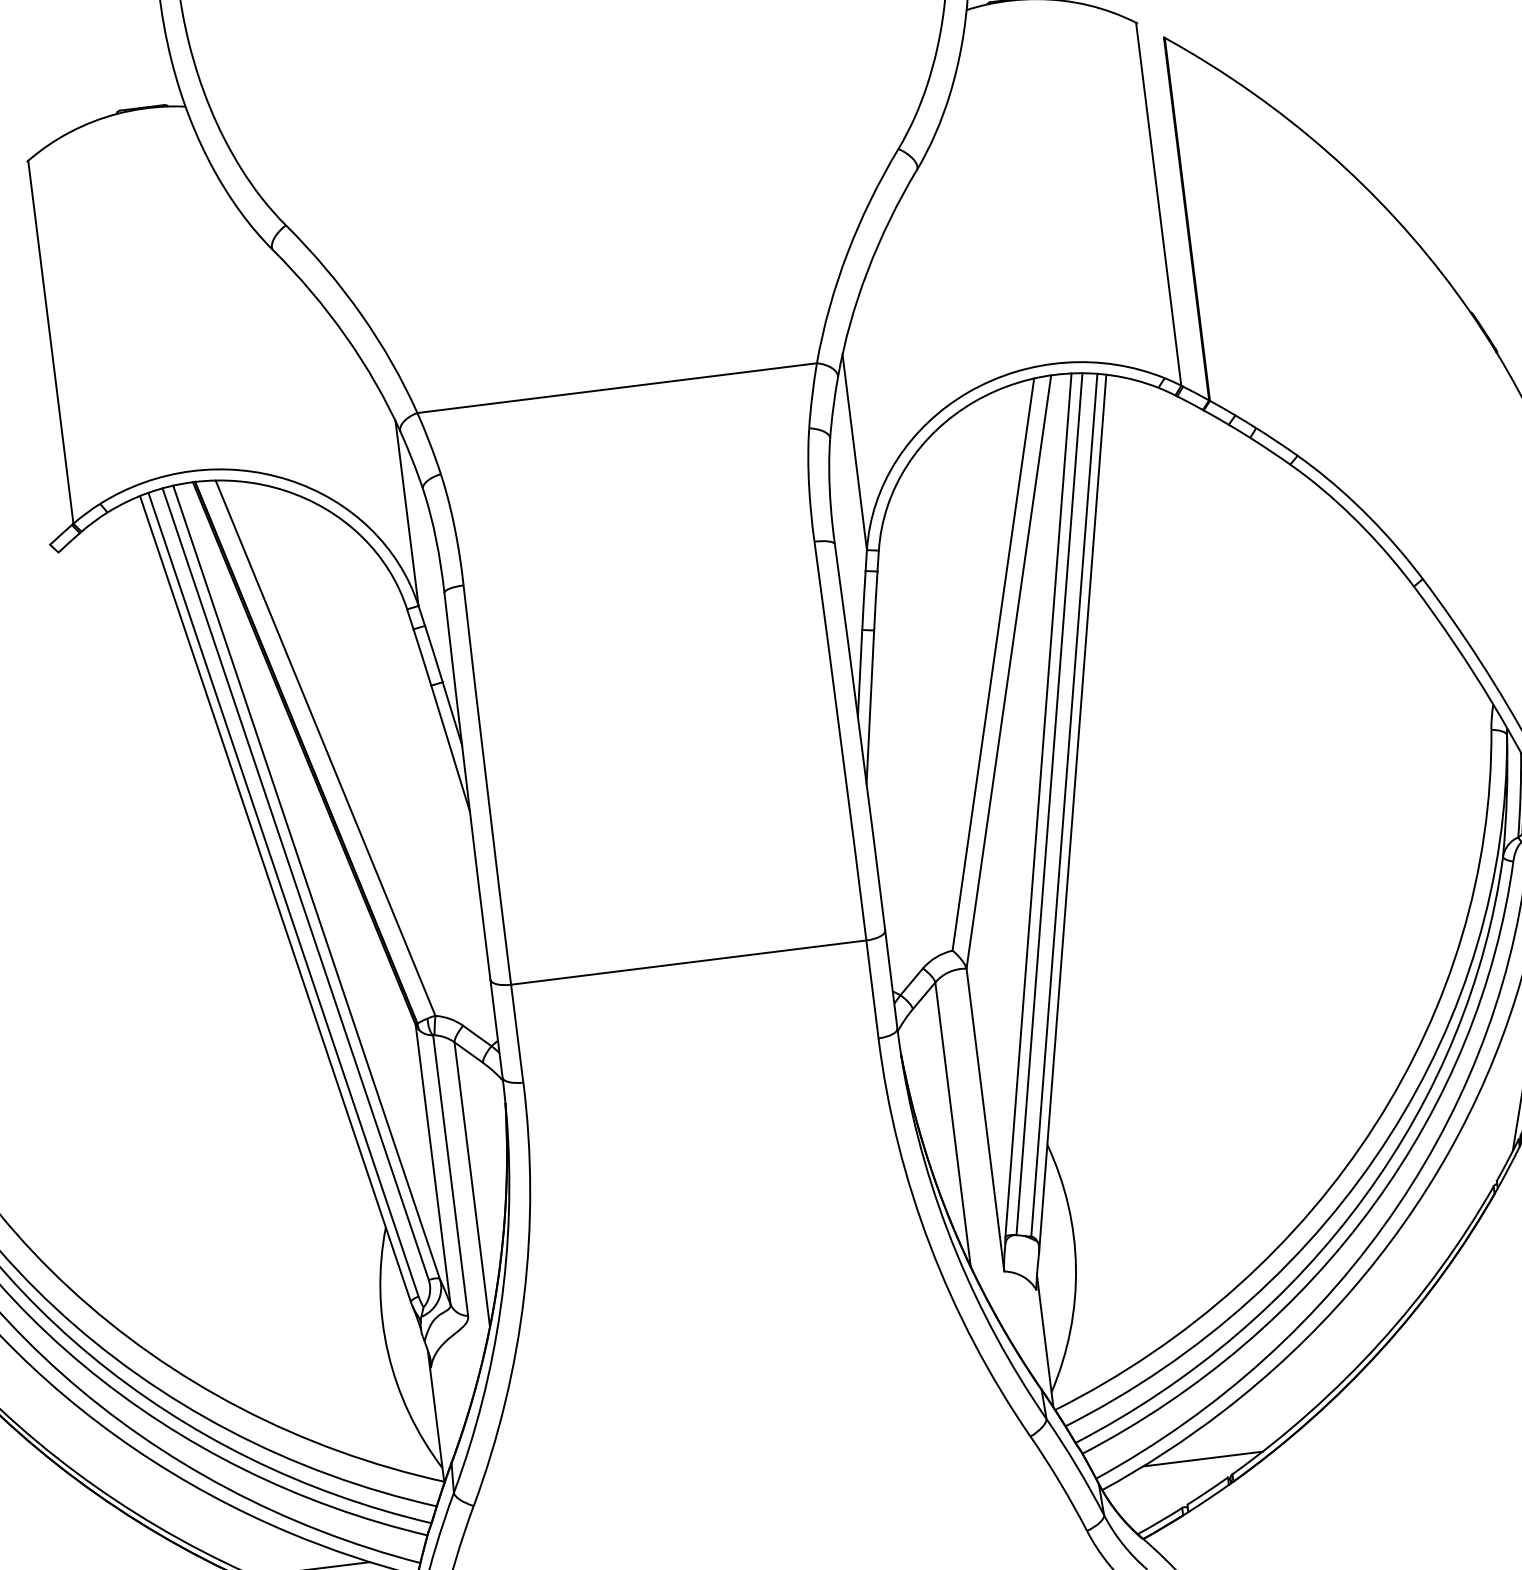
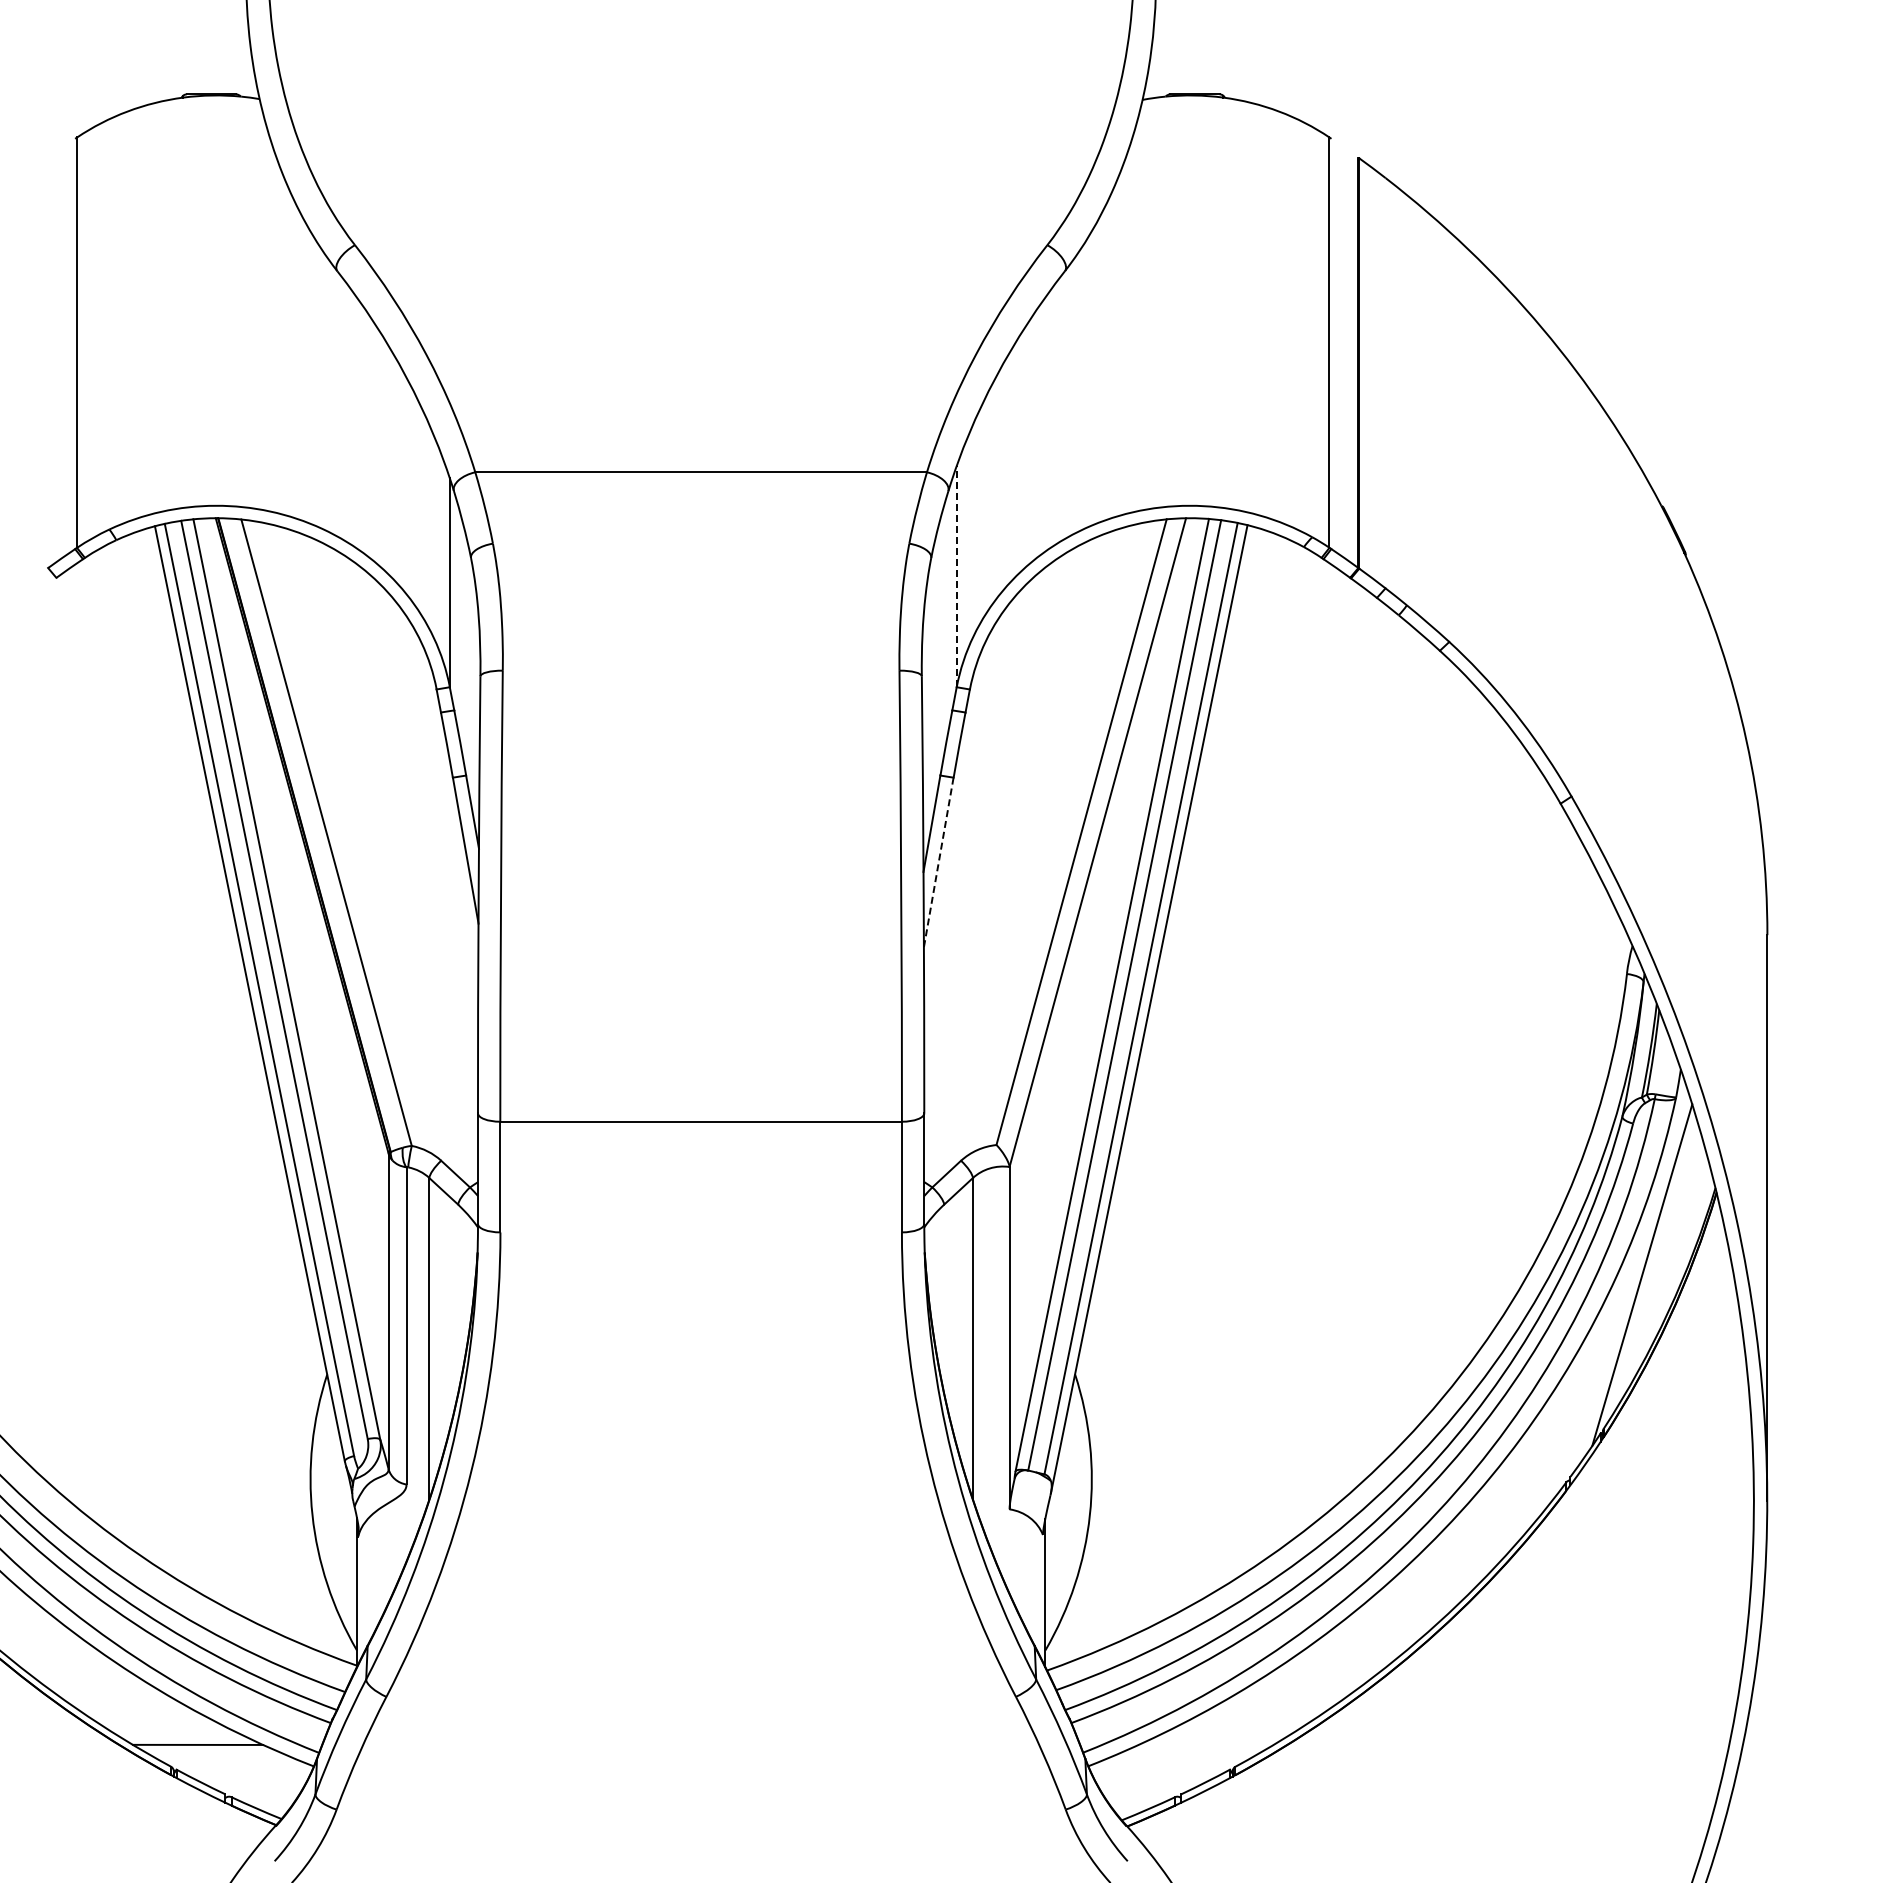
line: (854, 452) -> (956, 576), solid -> dashed
line: (870, 707) -> (938, 862), solid -> dashed
line: (1202, 1458) -> (1204, 1745), removed

